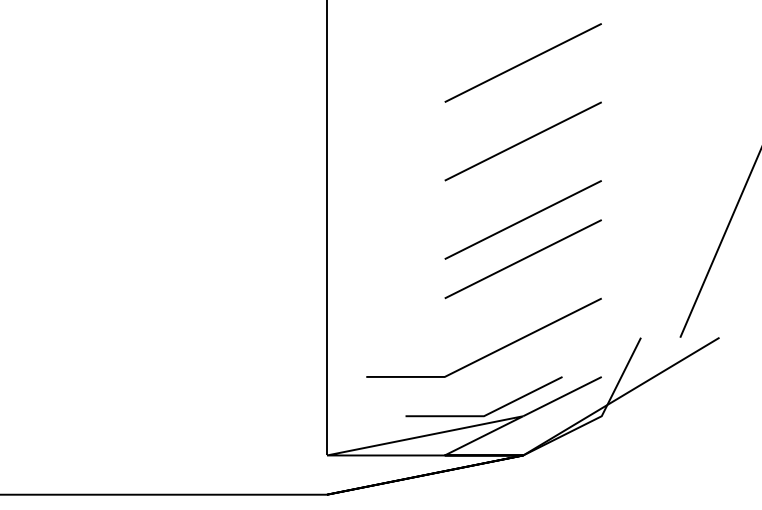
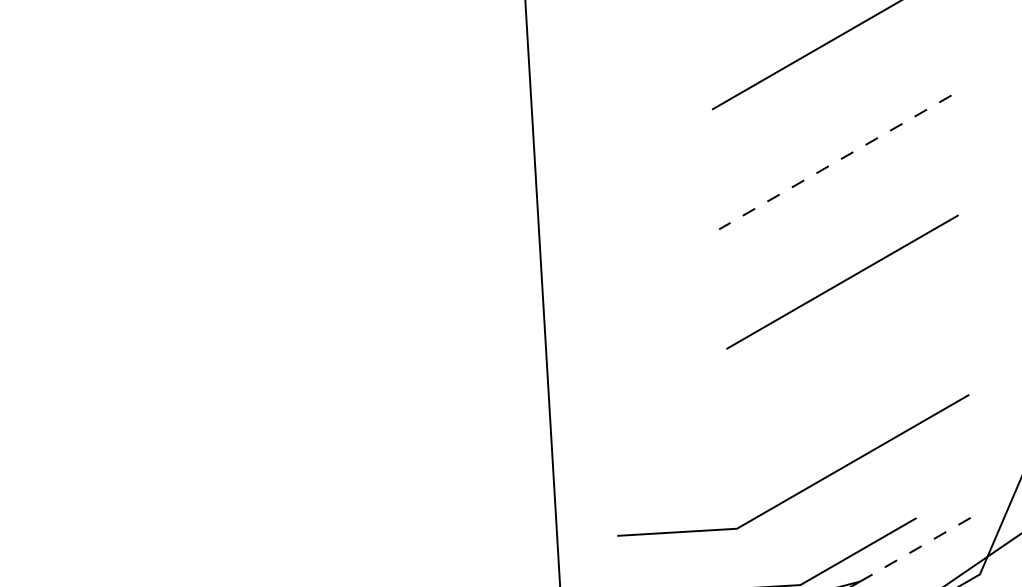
line: (523, 141) -> (835, 162), solid -> dashed
line: (522, 259) -> (844, 342), removed
line: (562, 396) -> (918, 547), solid -> dashed

